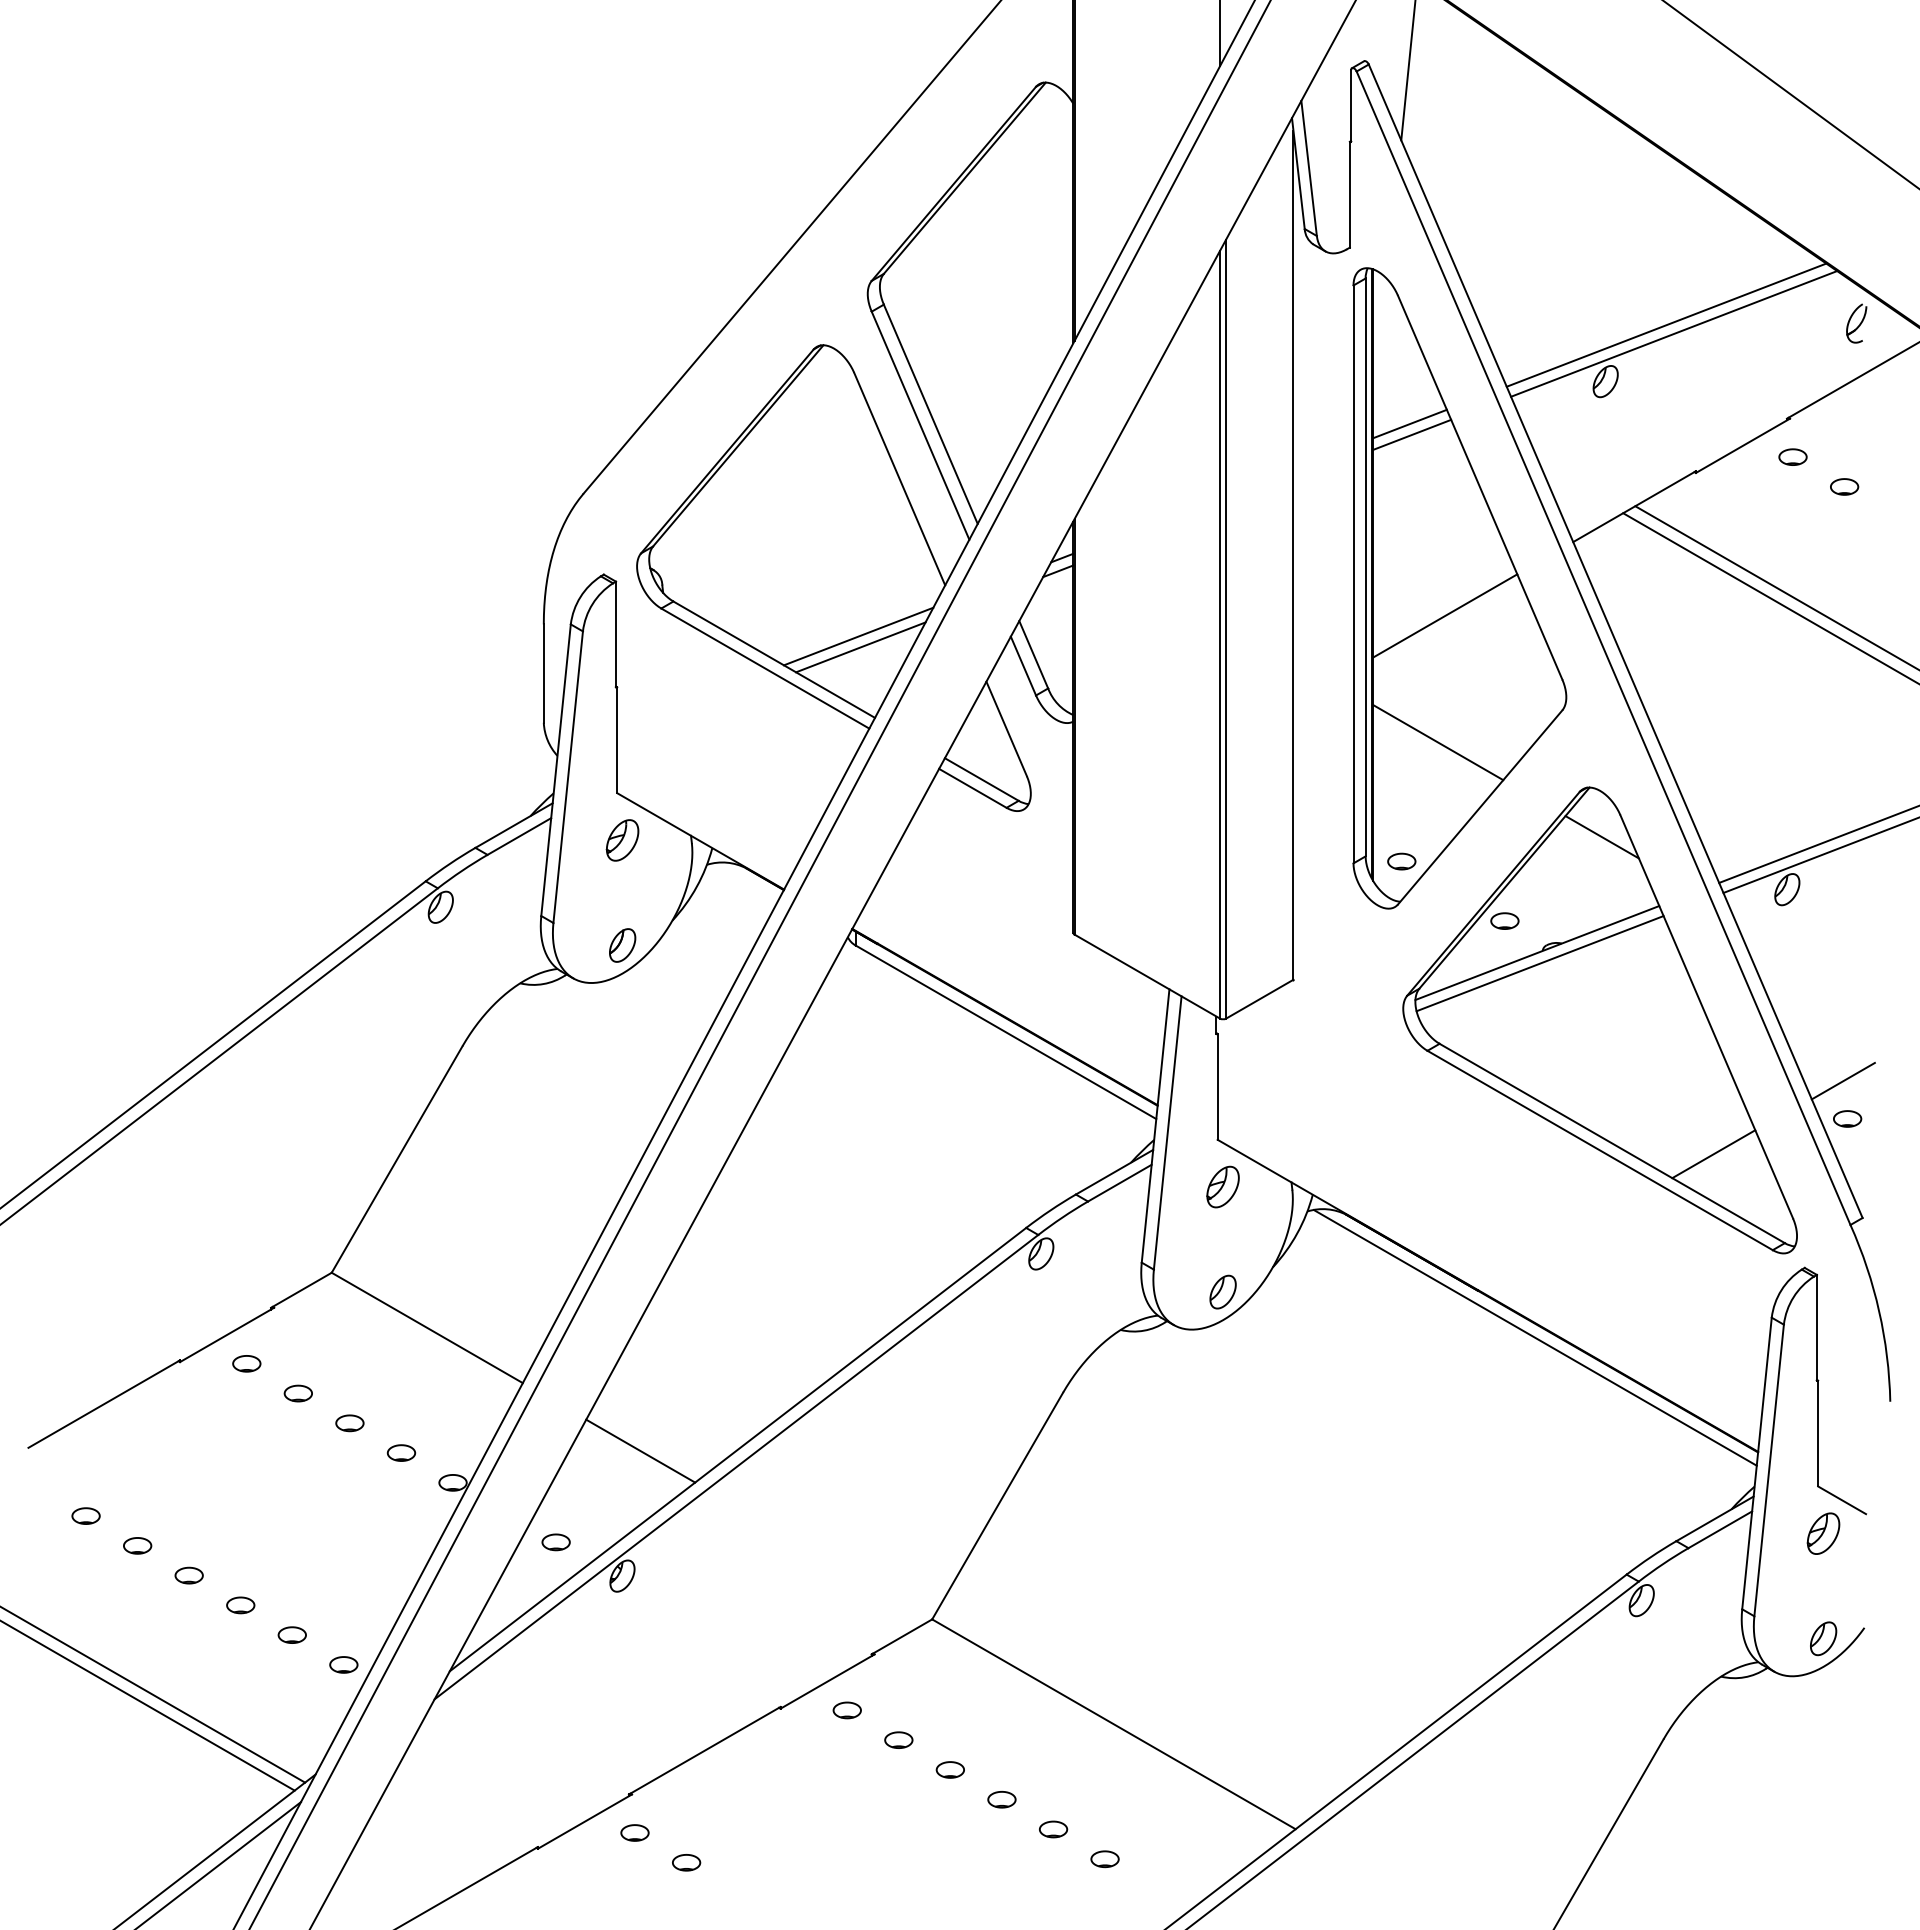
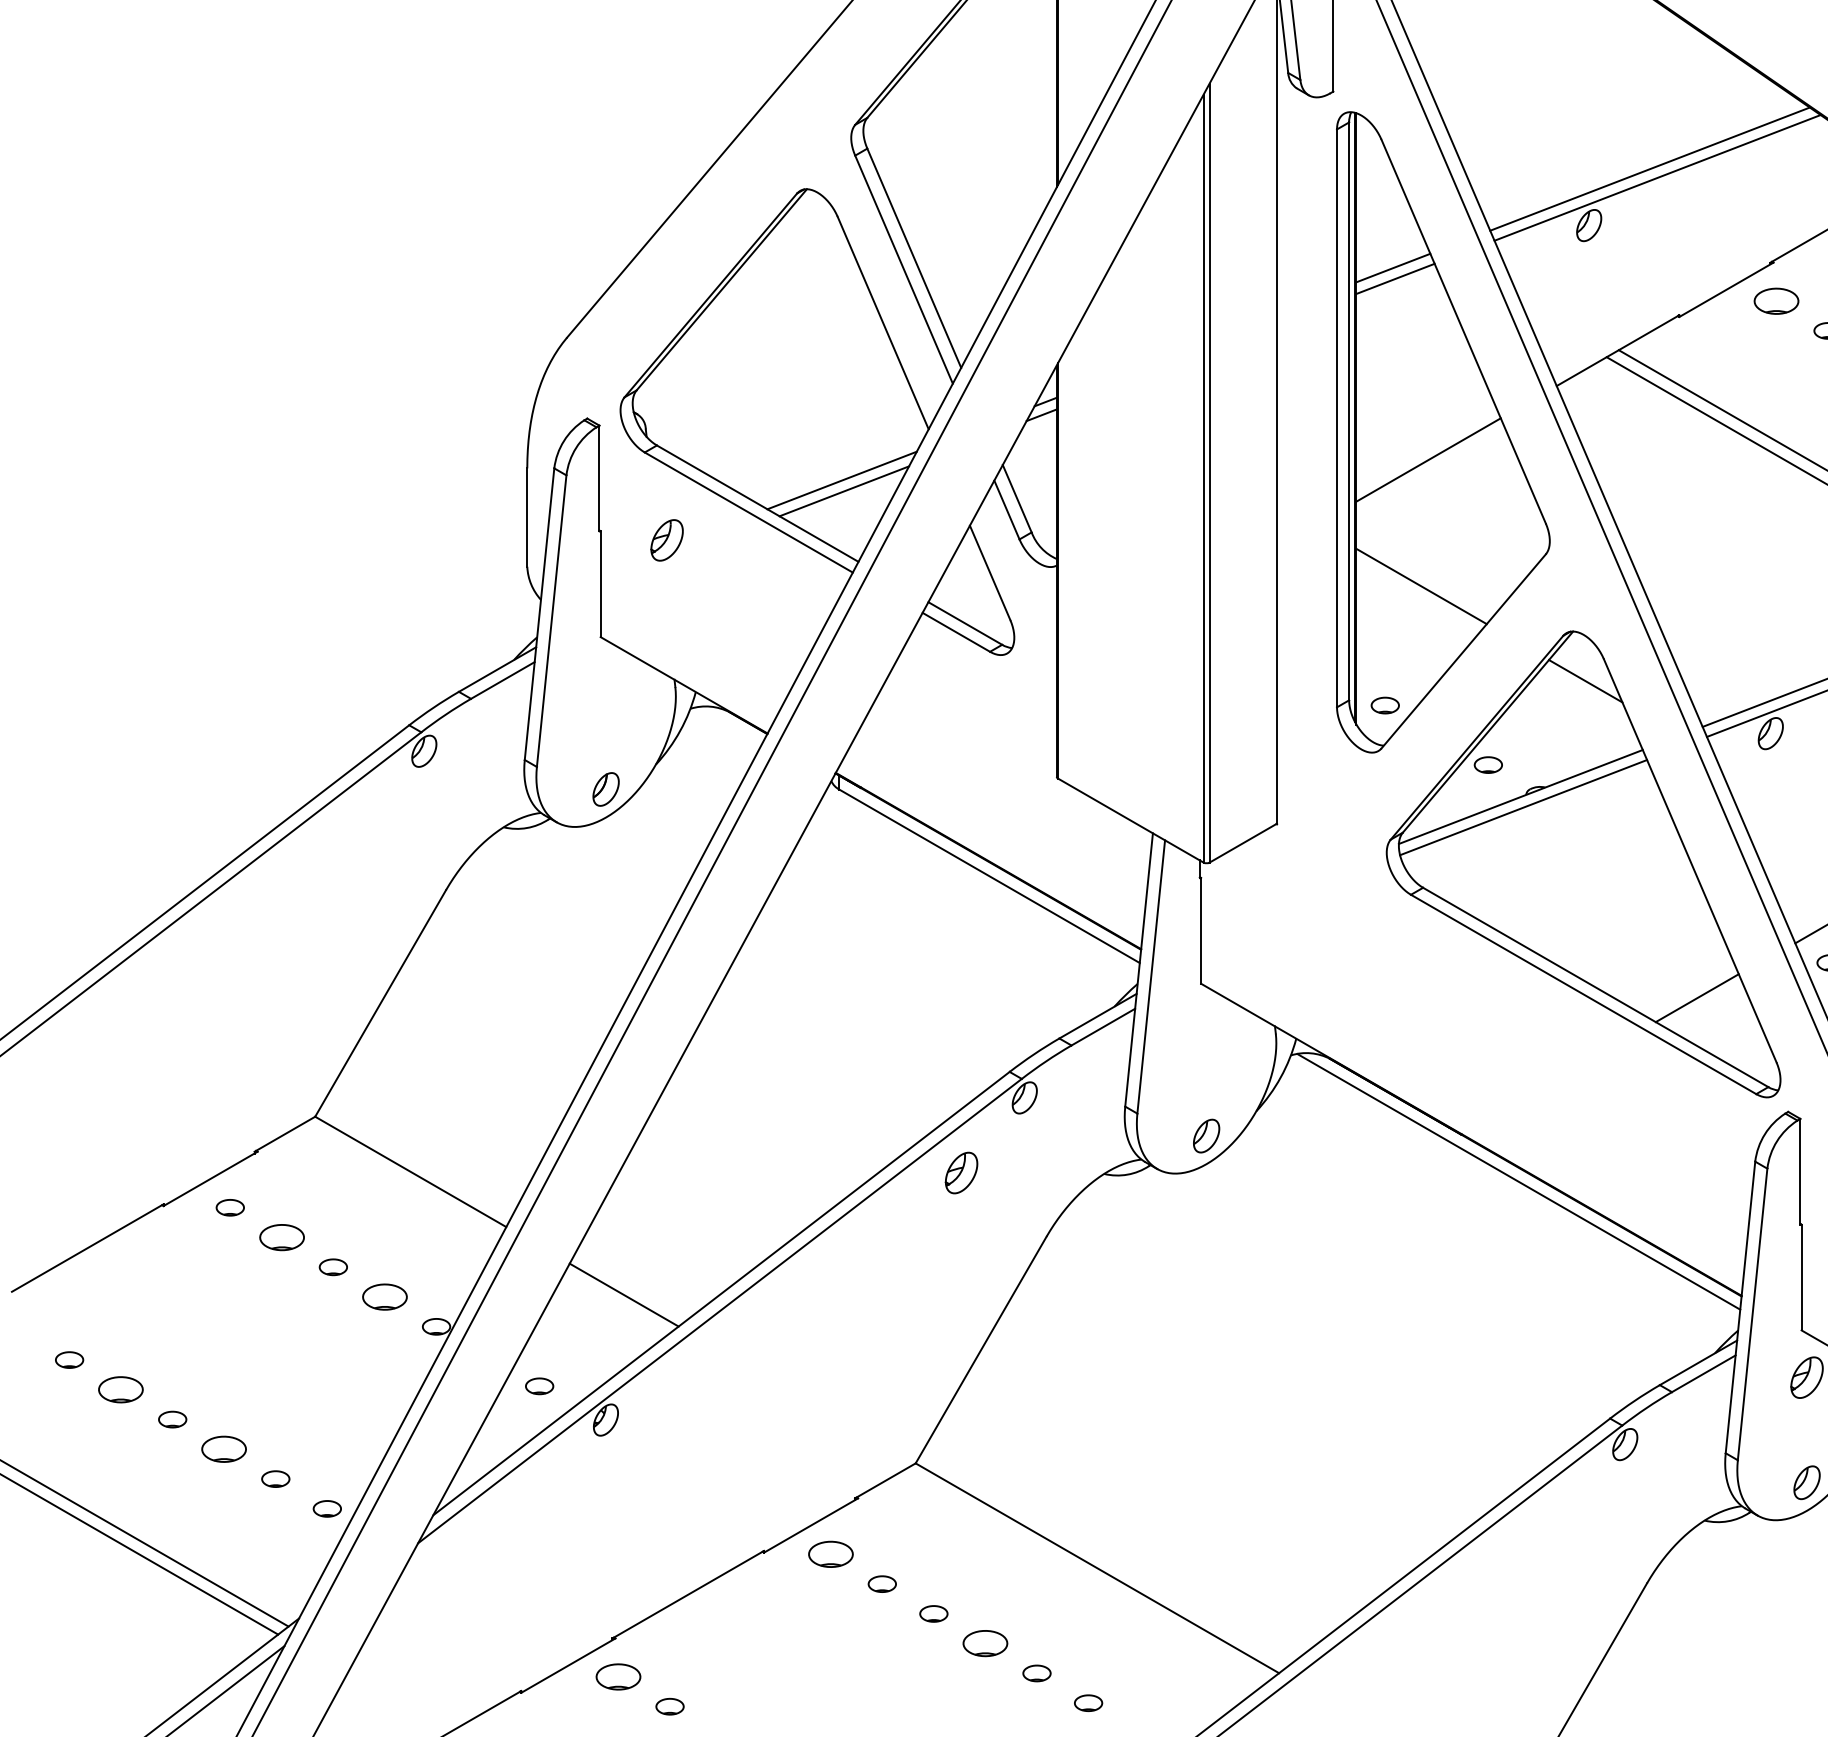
part: (1792, 456) -> (1775, 300), size x1.6
part: (622, 840) -> (666, 540), moved
part: (1222, 1186) -> (960, 1172), moved
part: (297, 1393) -> (280, 1237), size x1.6
part: (401, 1452) -> (384, 1296), size x1.6
part: (137, 1545) -> (120, 1389), size x1.6
part: (240, 1605) -> (223, 1449), size x1.6
part: (846, 1710) -> (829, 1554), size x1.6
part: (1001, 1799) -> (984, 1643), size x1.6
part: (634, 1832) -> (617, 1676), size x1.6

